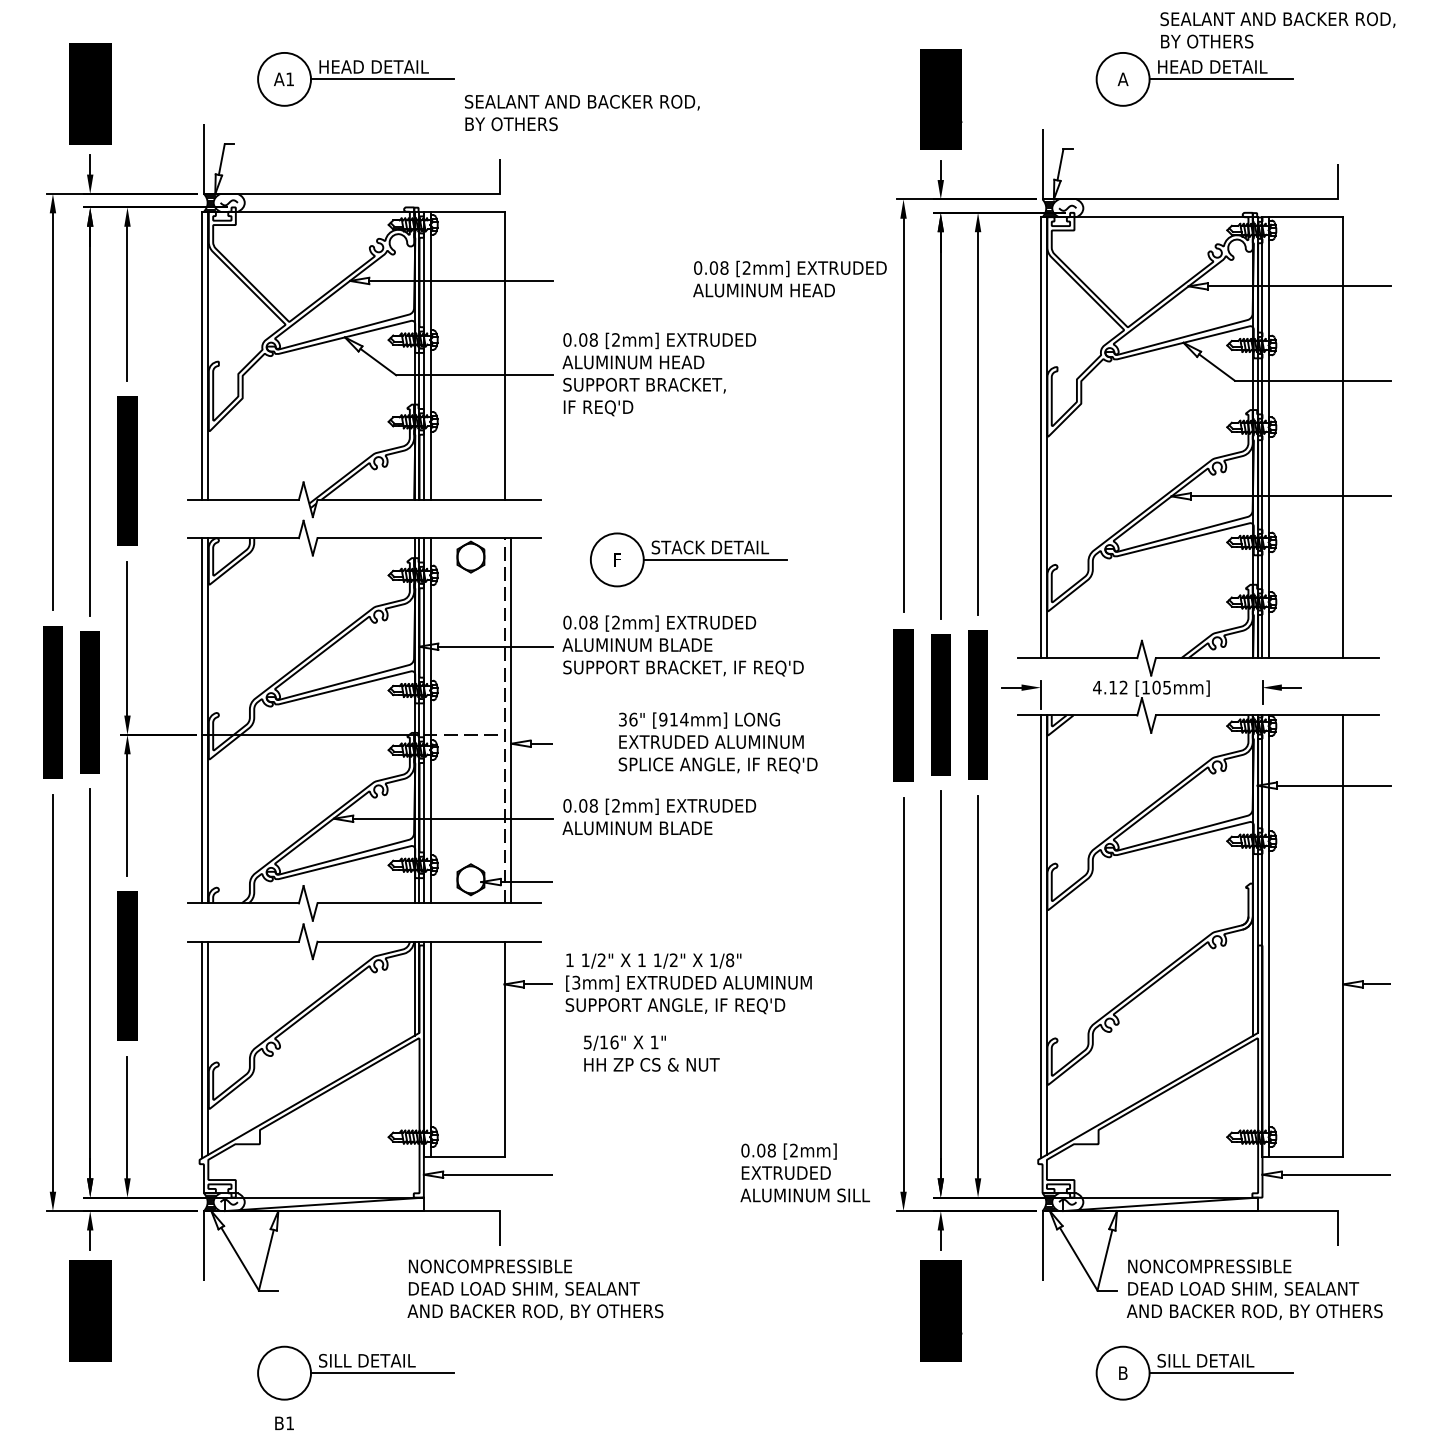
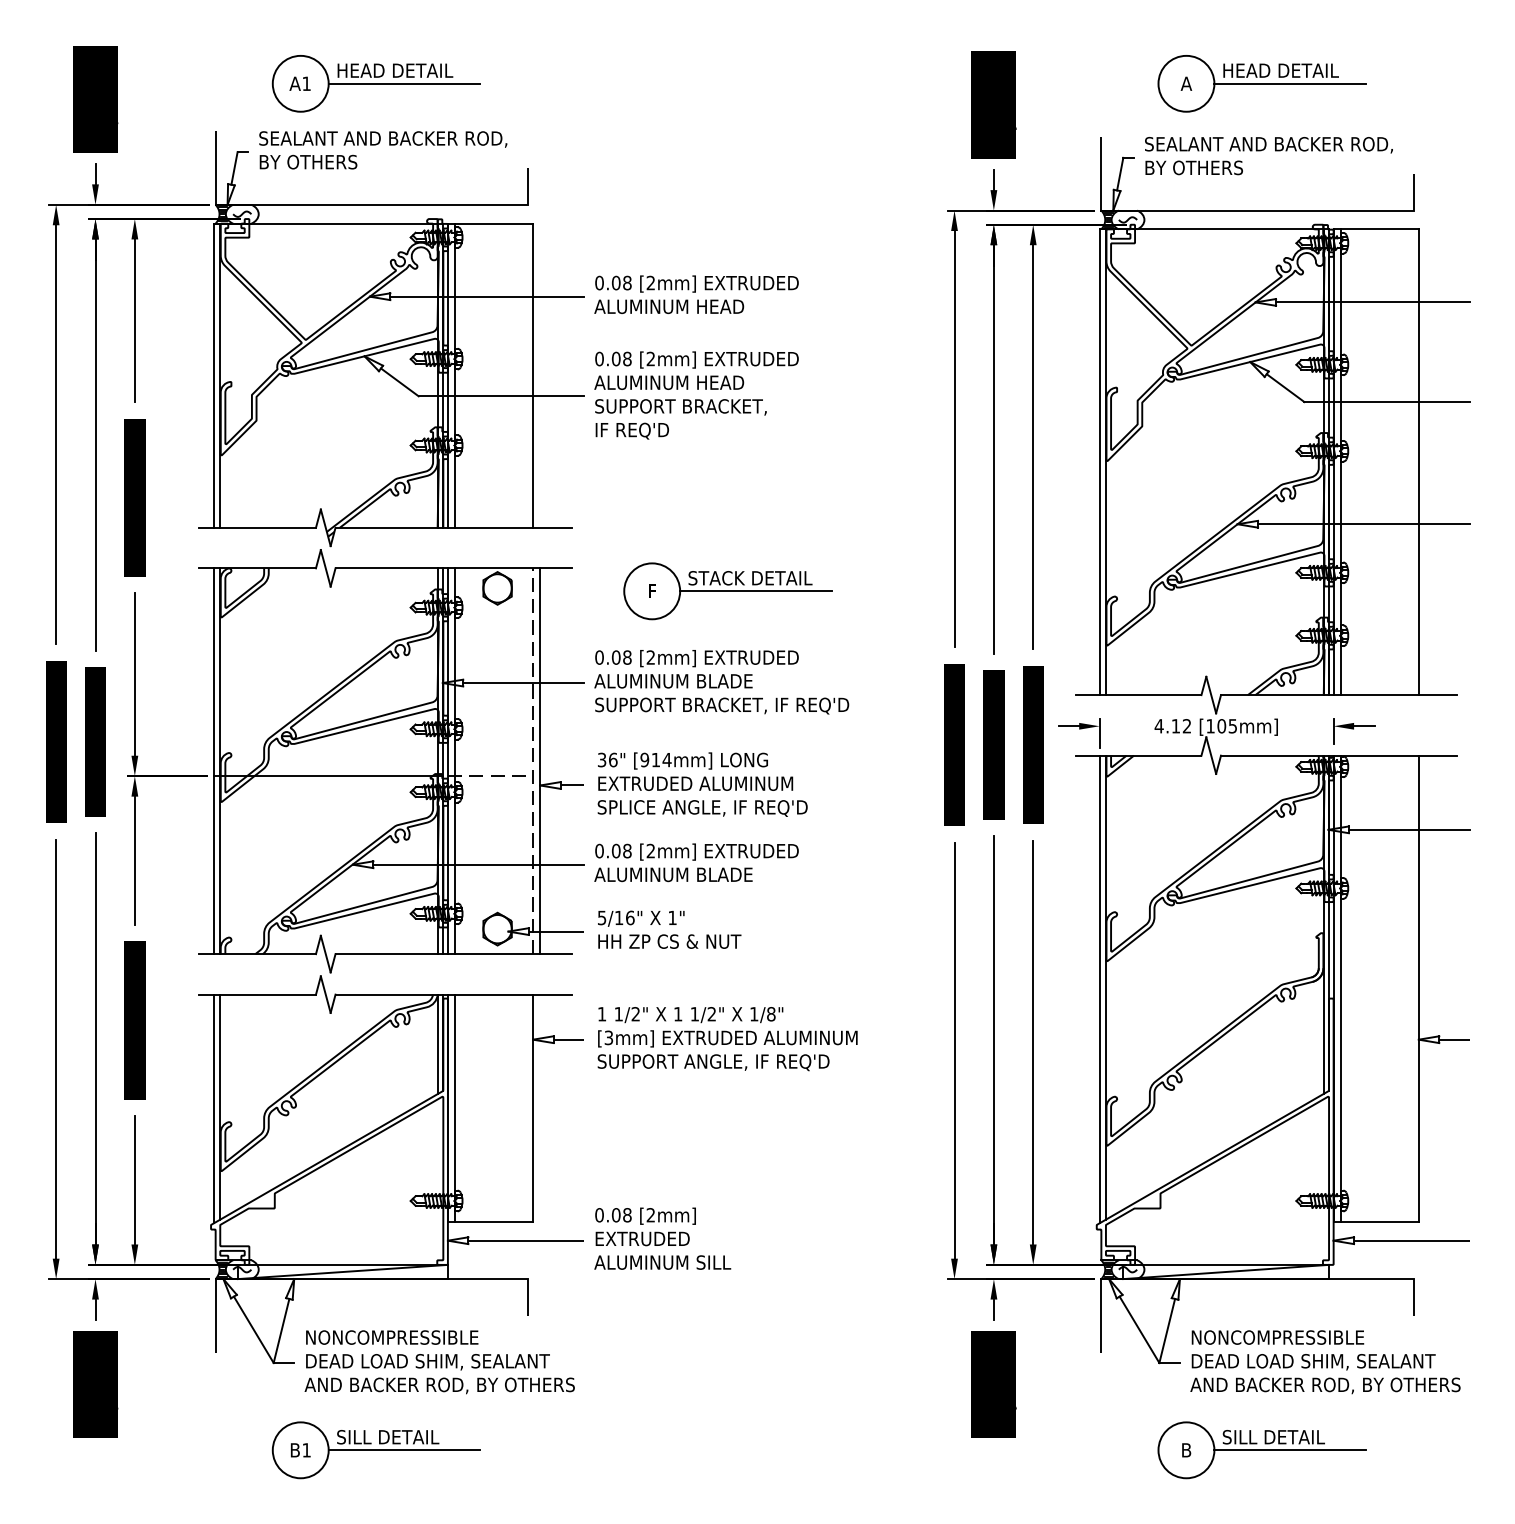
text: (1277, 30) -> (1268, 156), moved
text: (582, 113) -> (383, 150), moved
text: (789, 278) -> (696, 294), moved
text: (717, 742) -> (702, 784), moved
text: (651, 1053) -> (669, 929), moved
text: (805, 1172) -> (662, 1238), moved
text: (535, 1290) -> (439, 1362), moved
text: (284, 1423) -> (300, 1450), moved

